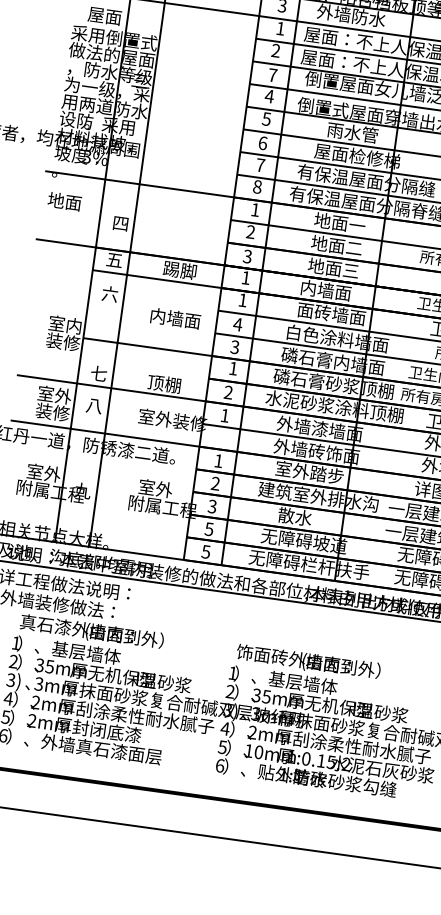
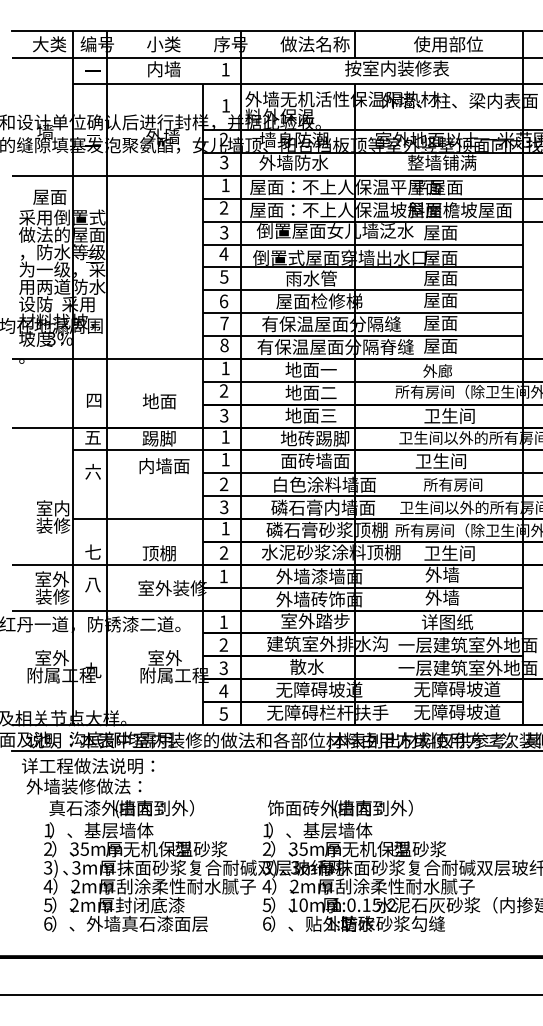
text: (273, 75) -> (224, 232), 7 -> 3
text: (64, 201) -> (159, 401), moved
text: (334, 291) -> (315, 438), 内墙面 -> 地砖踢脚
text: (175, 319) -> (164, 466), moved
text: (237, 324) -> (223, 484), 4 -> 2
text: (209, 528) -> (223, 690), 5 -> 4

